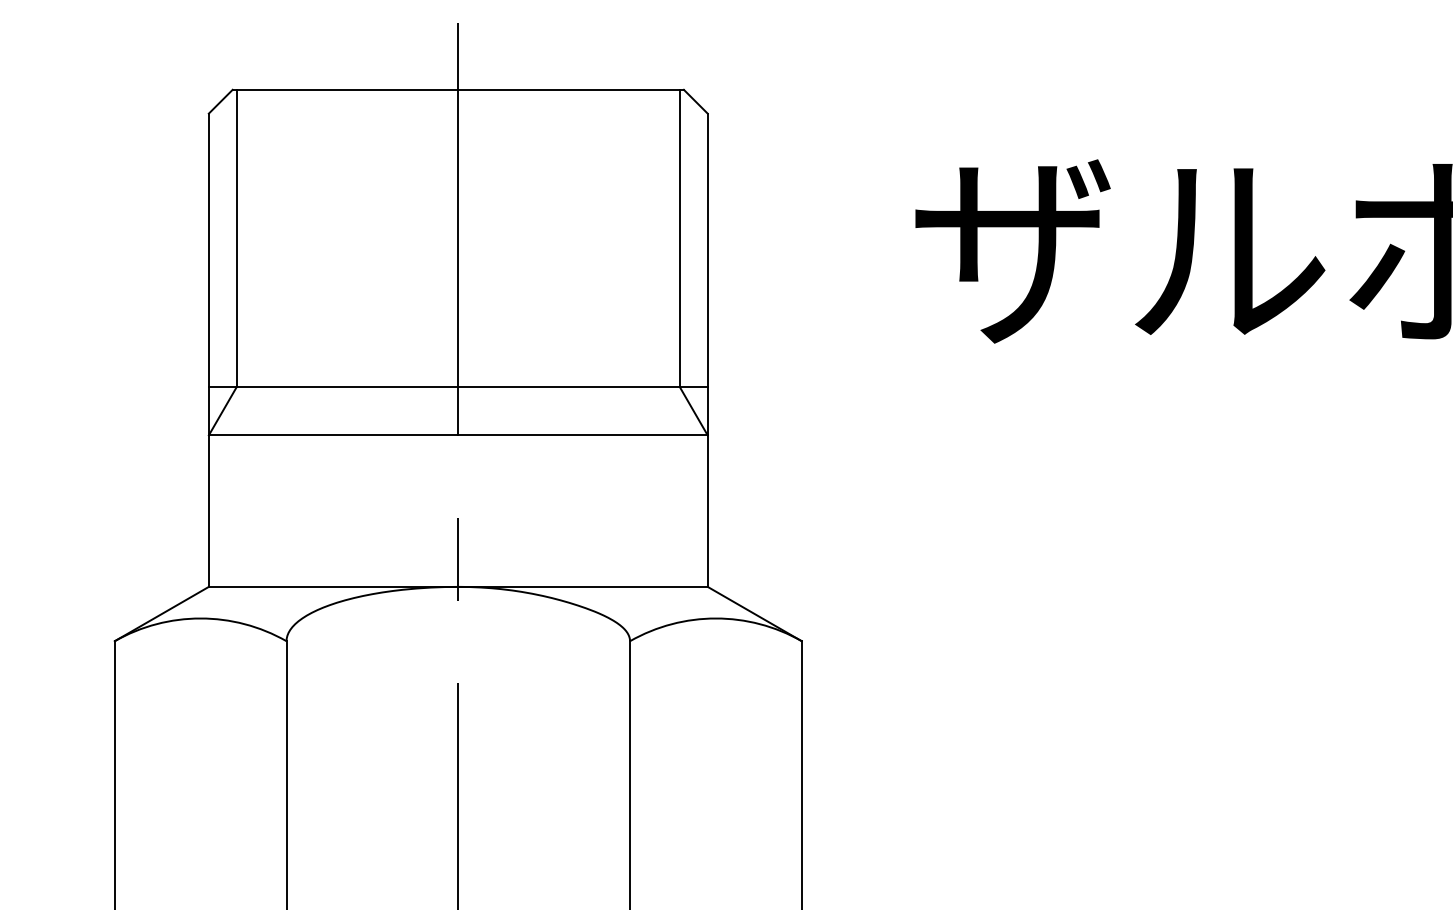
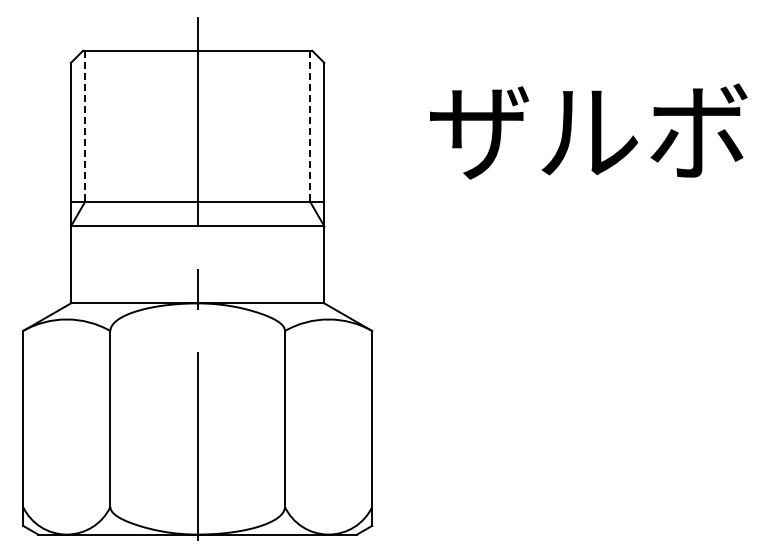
line: (237, 238) -> (85, 126), solid -> dashed
line: (680, 238) -> (310, 126), solid -> dashed

